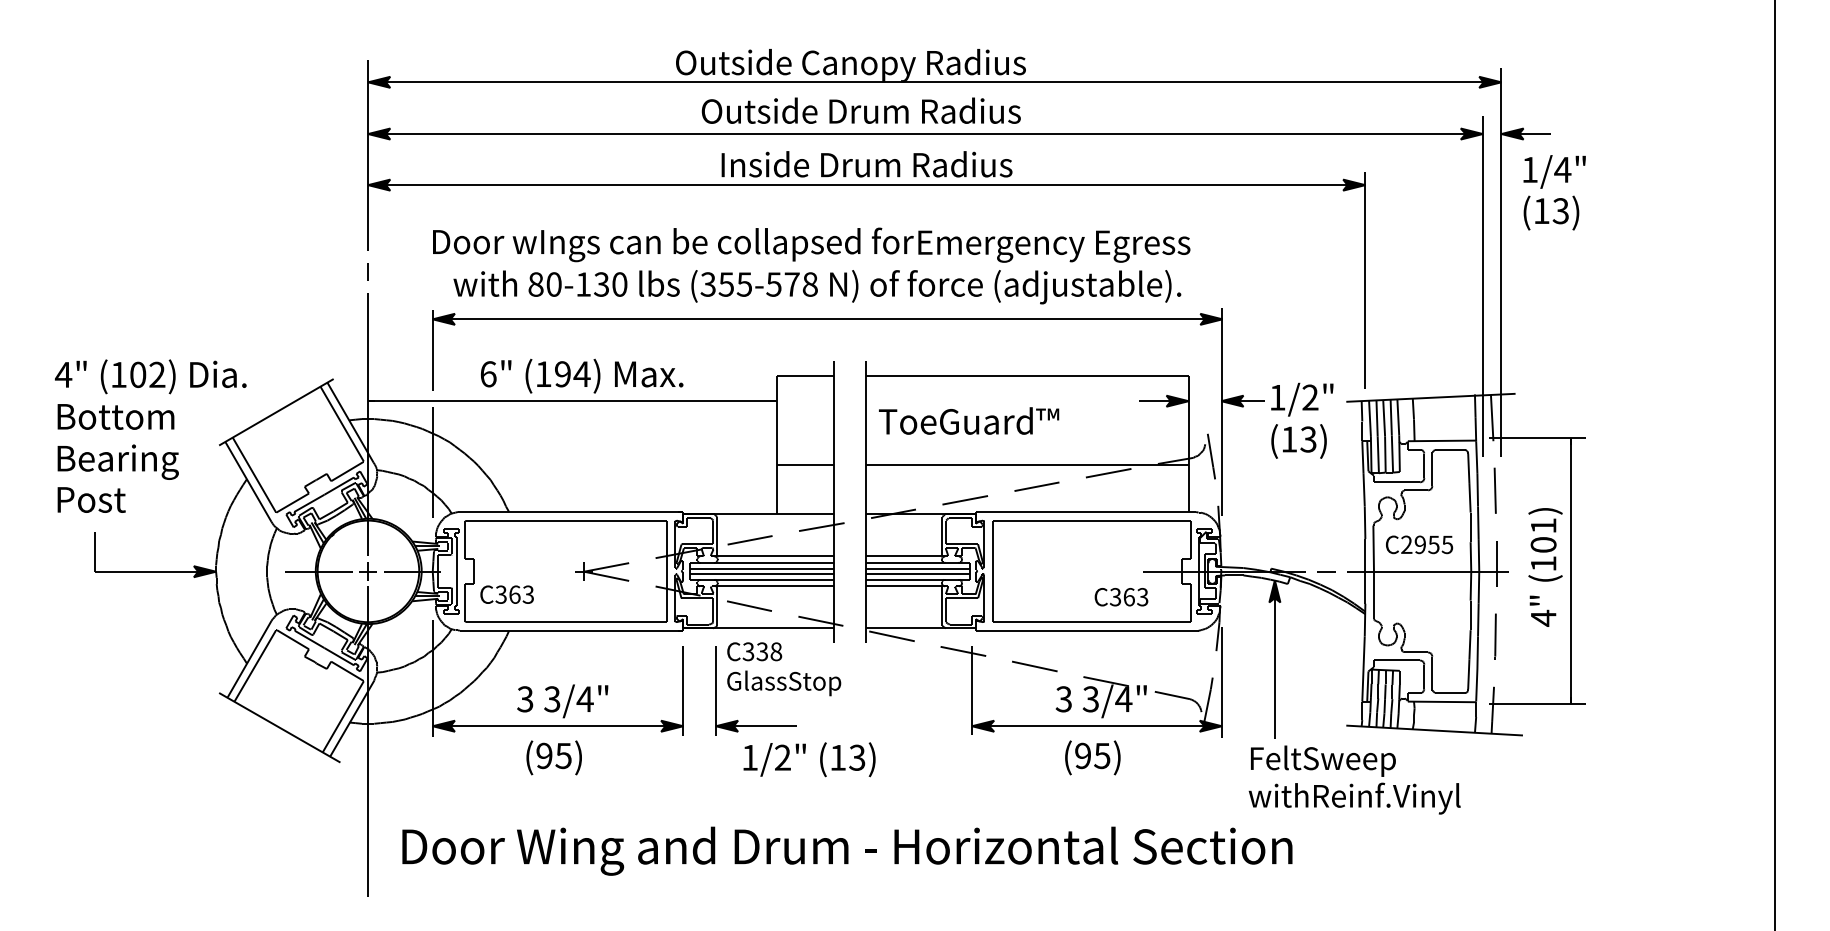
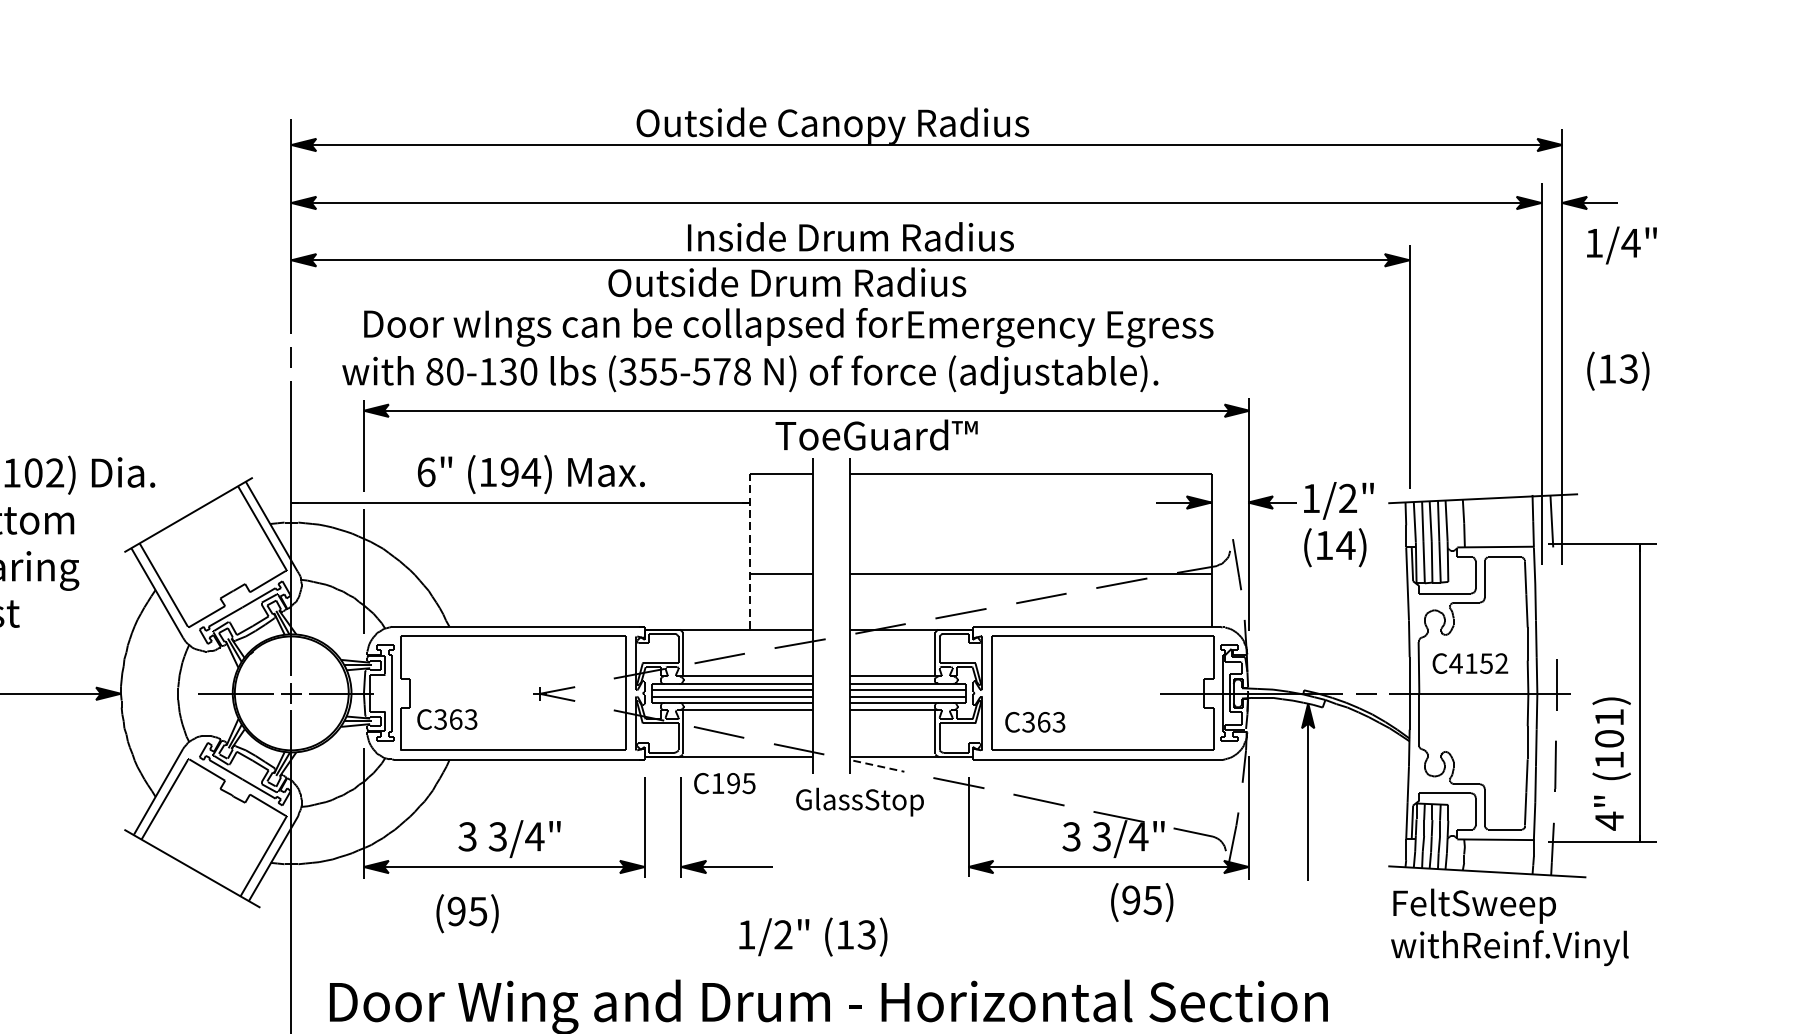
text: (860, 110) -> (786, 281), moved
text: (1551, 212) -> (1618, 370), moved
text: (817, 287) -> (750, 375), moved
text: (969, 420) -> (877, 434), moved
text: (1308, 439) -> (1345, 545), (13) -> (14)
line: (776, 444) -> (749, 551), solid -> dashed
line: (1494, 490) -> (1554, 602), removed
text: (1426, 544) -> (1478, 663), C2955 -> C4152
text: (1545, 567) -> (1611, 764), moved
part: (602, 571) -> (554, 693), size x0.7
text: (1121, 597) -> (1035, 722), moved
line: (892, 636) -> (879, 766), solid -> dashed
text: (762, 651) -> (733, 783), C338 -> C195
text: (784, 683) -> (860, 802), moved
text: (553, 757) -> (466, 913), moved
text: (1092, 757) -> (1141, 902), moved
text: (809, 759) -> (813, 936), moved
text: (1354, 779) -> (1509, 926), moved

